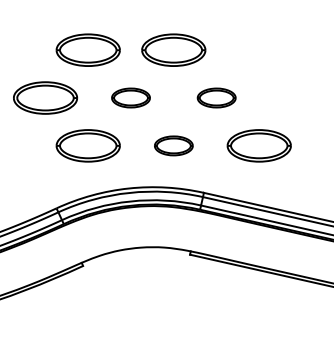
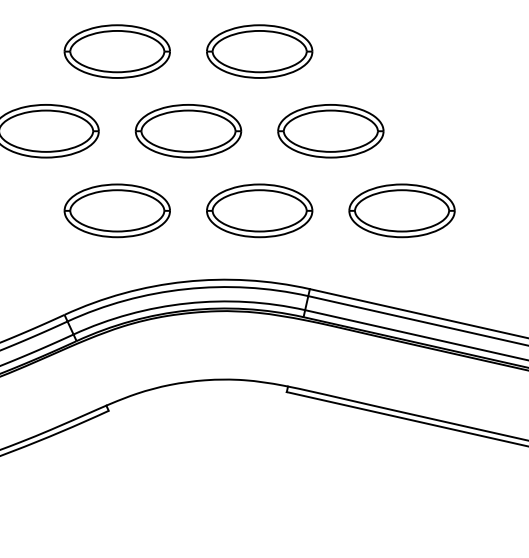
part: (130, 97) -> (187, 130), size x1.67
part: (216, 97) -> (330, 130), size x1.67
part: (173, 145) -> (259, 210), size x1.67

